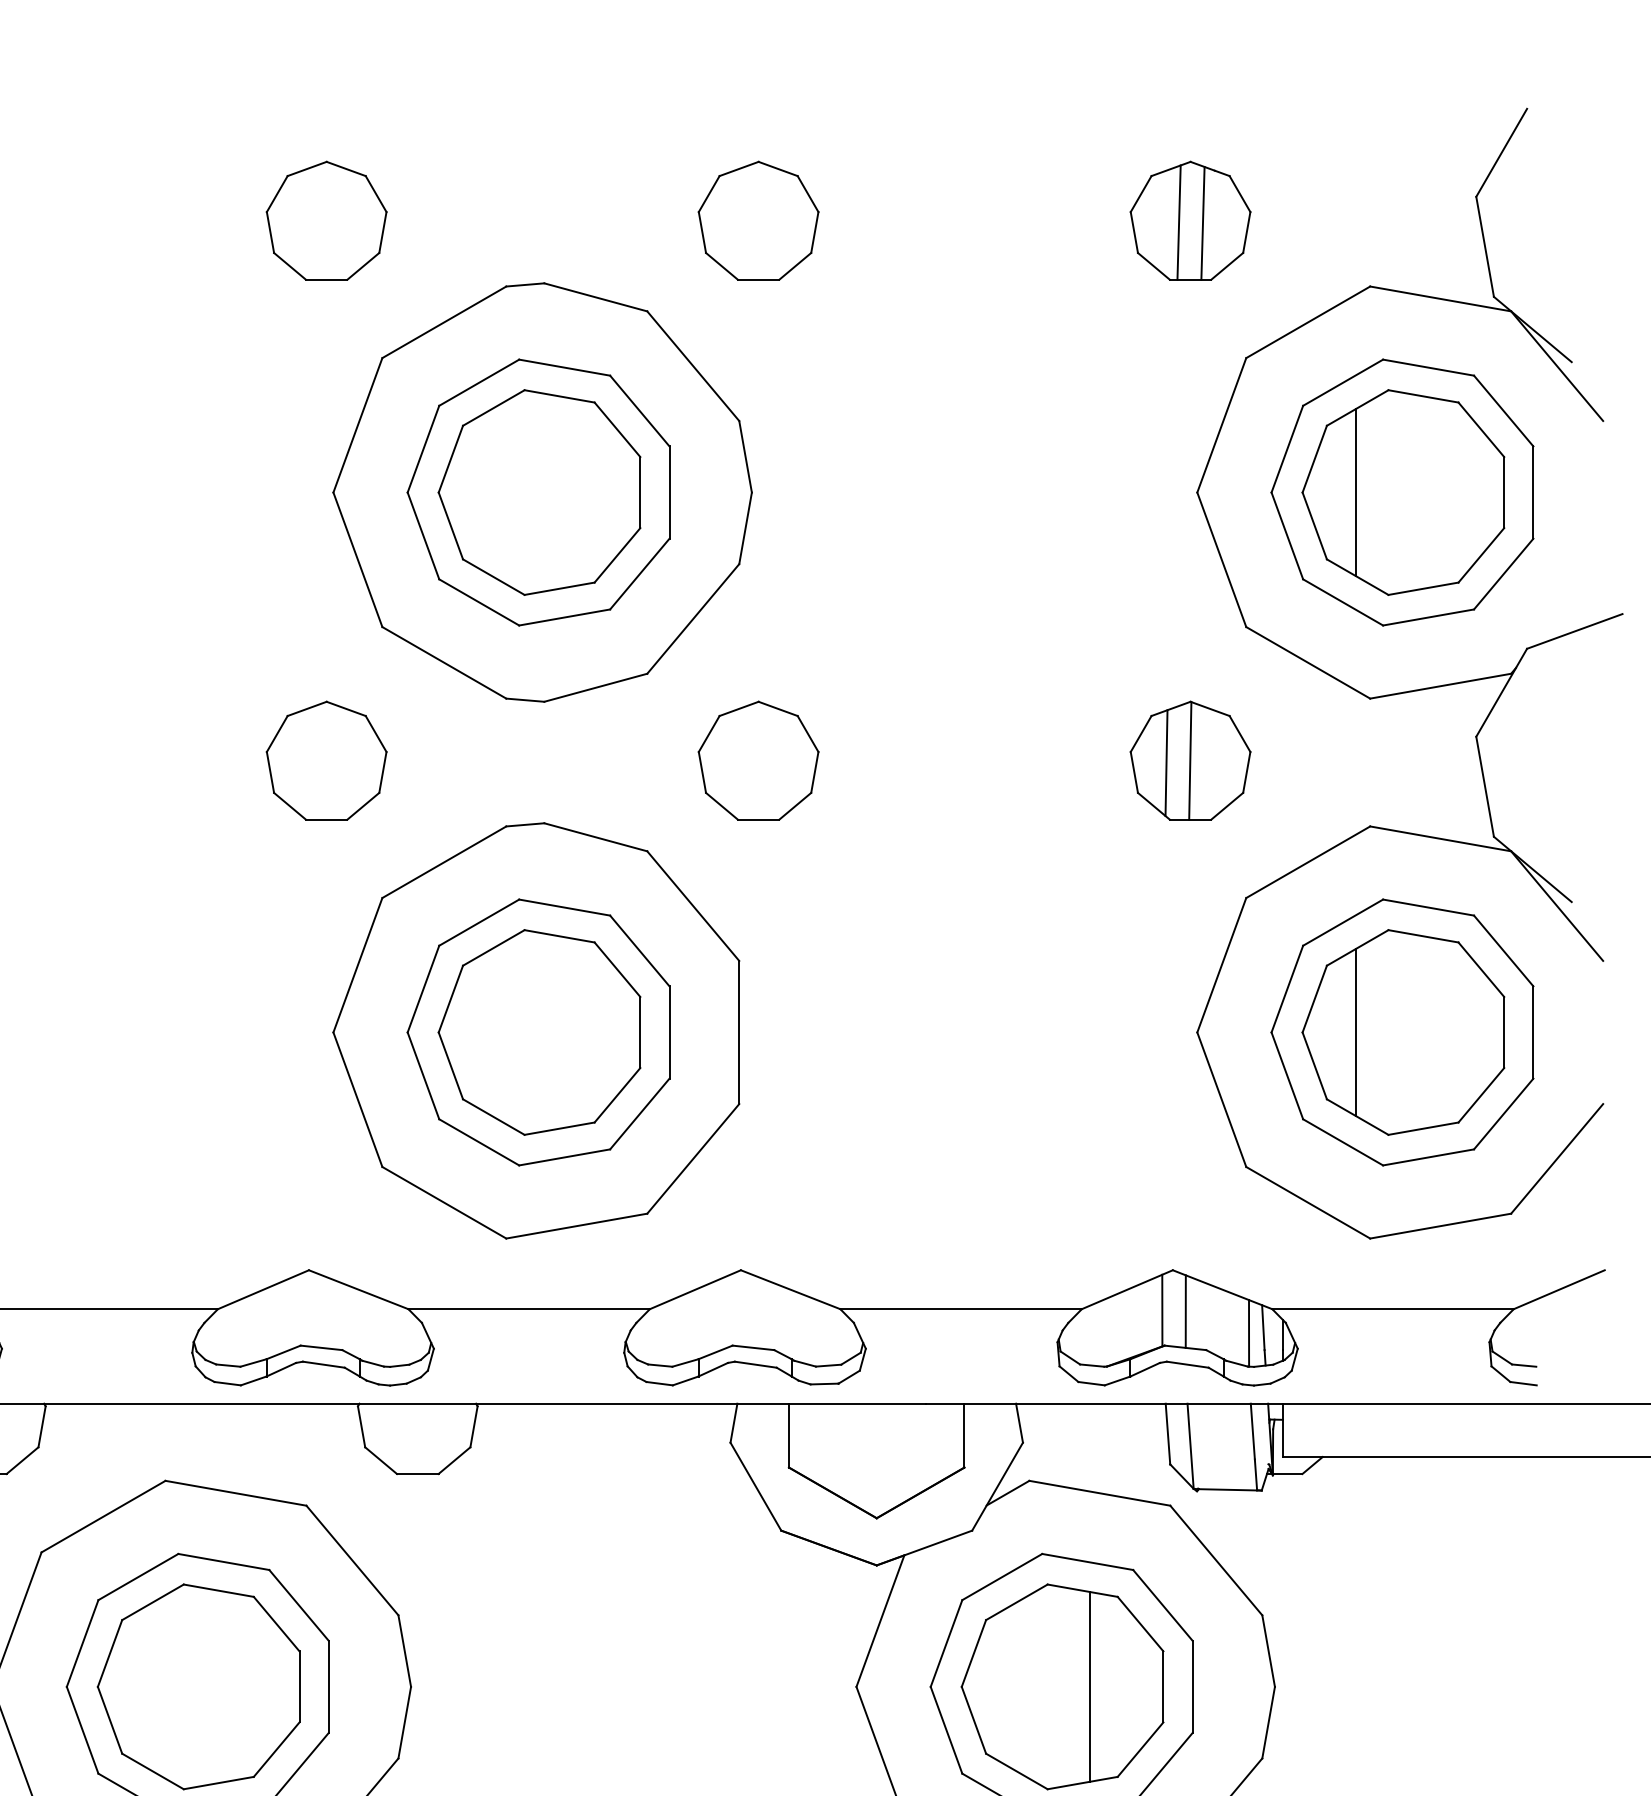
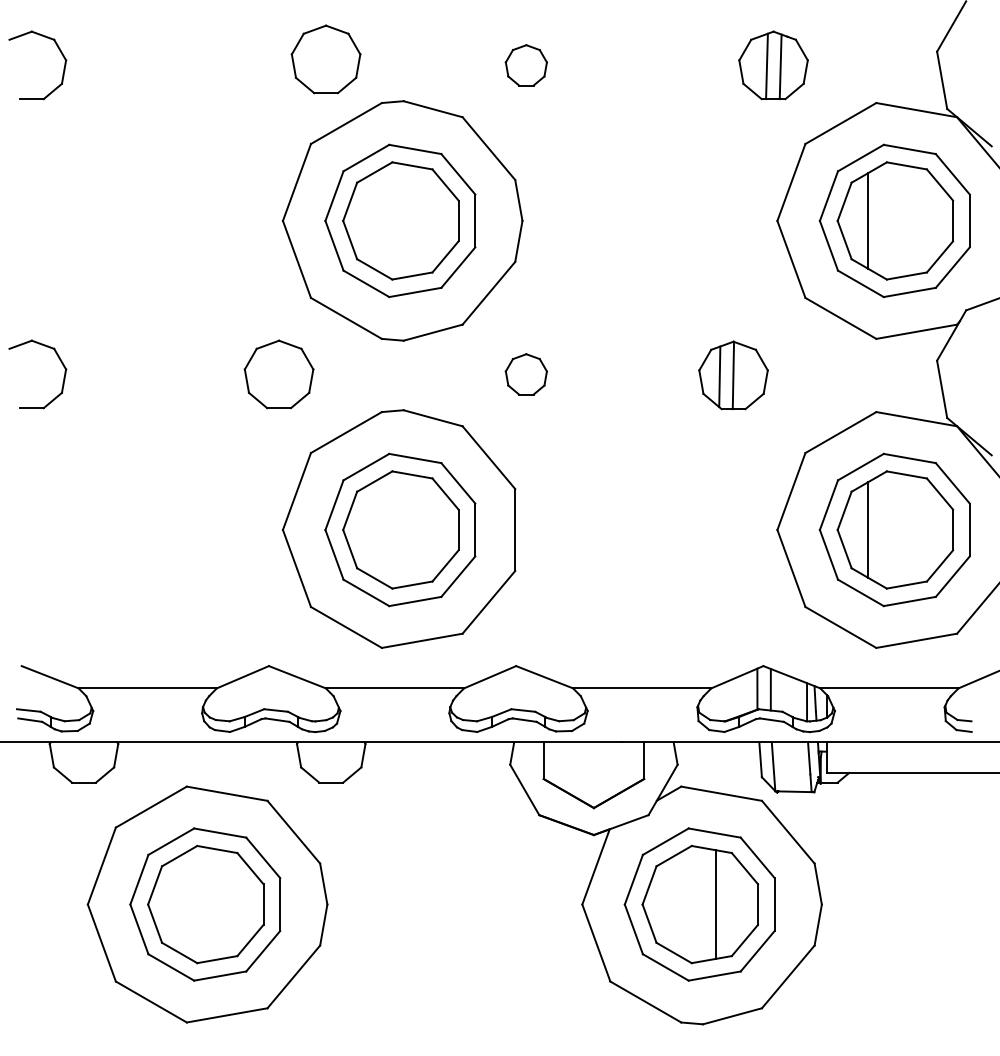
part: (325, 220) -> (325, 59), moved
part: (758, 220) -> (526, 65), size x0.6
part: (758, 760) -> (526, 374), size x0.6
part: (1190, 760) -> (733, 375), moved

